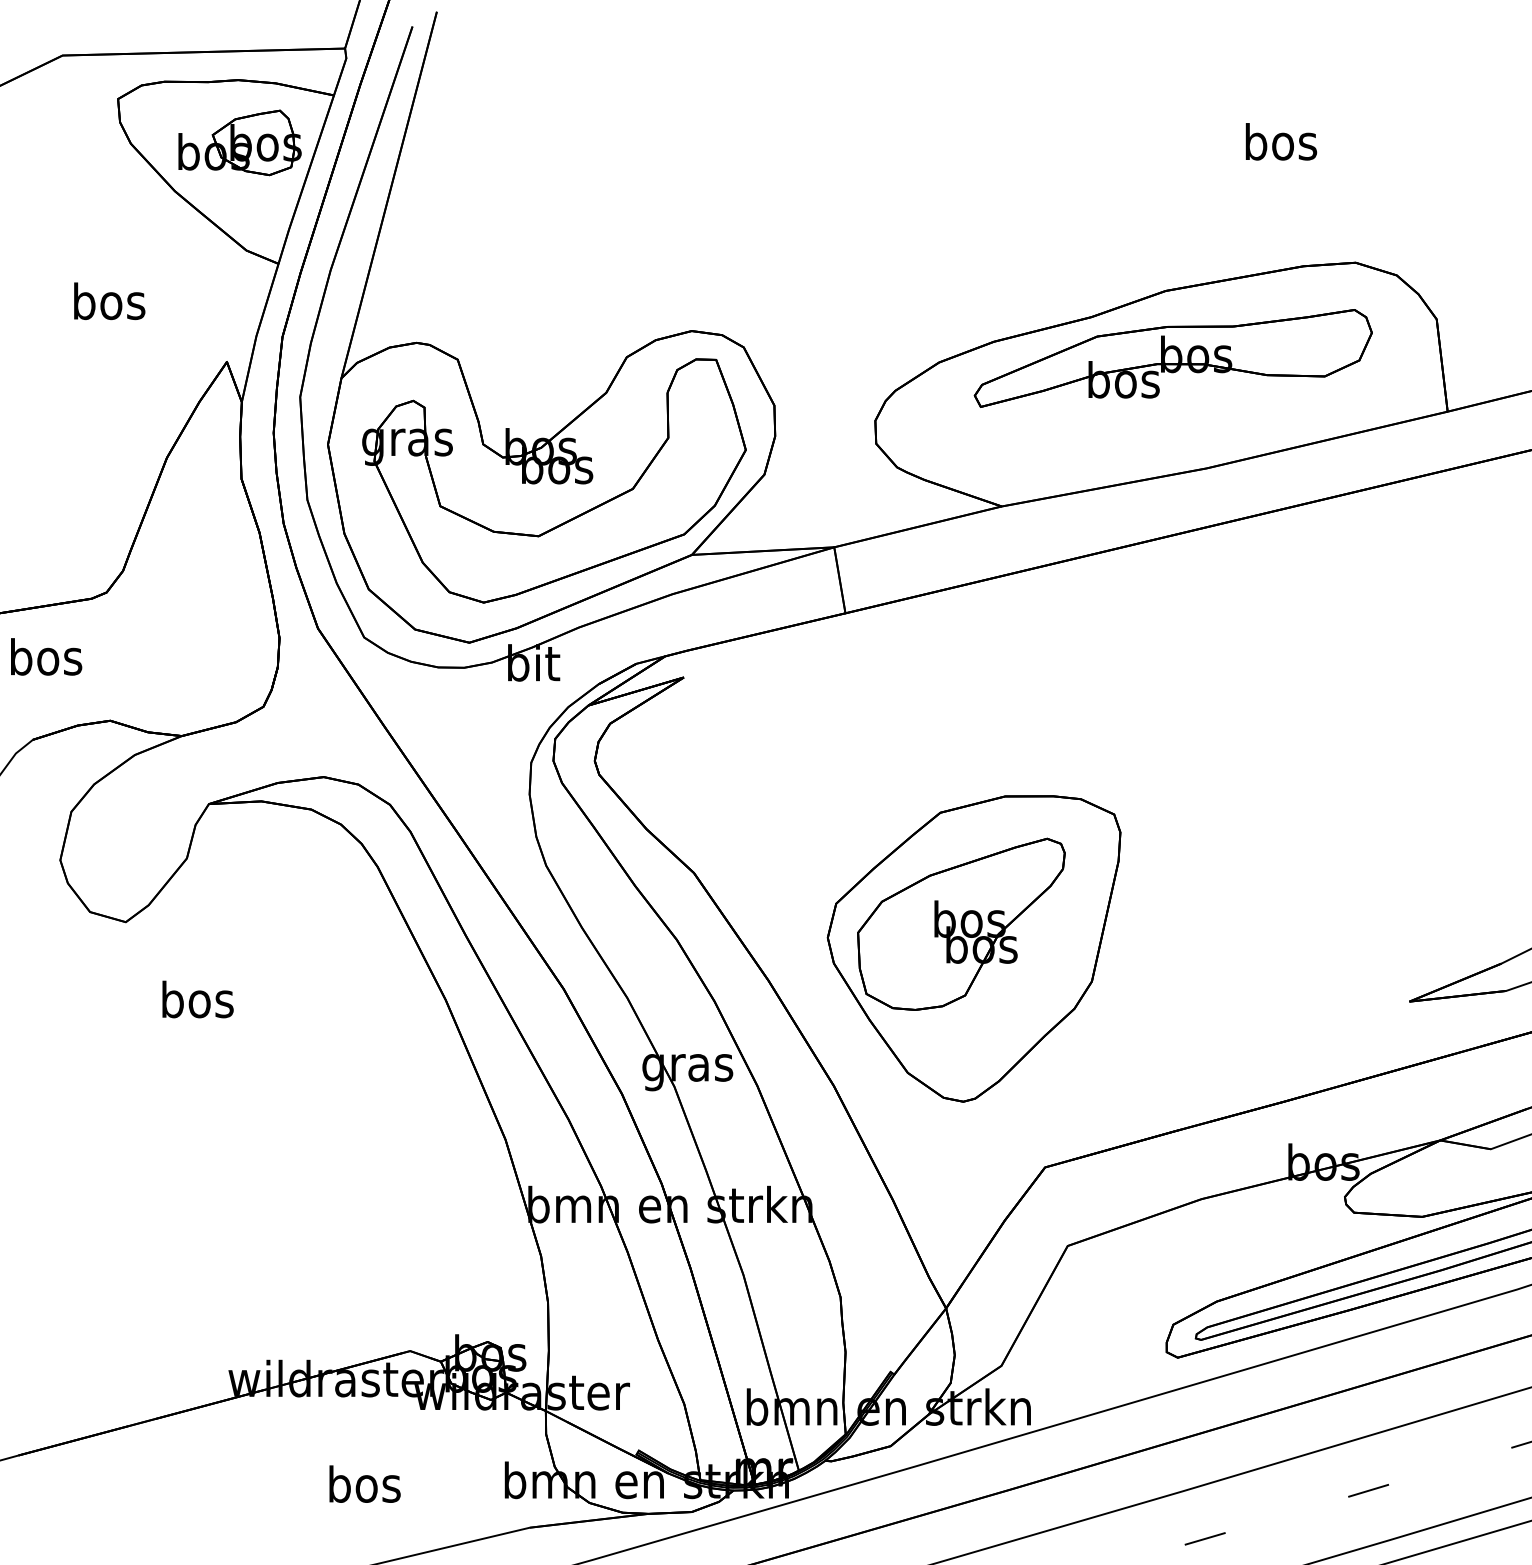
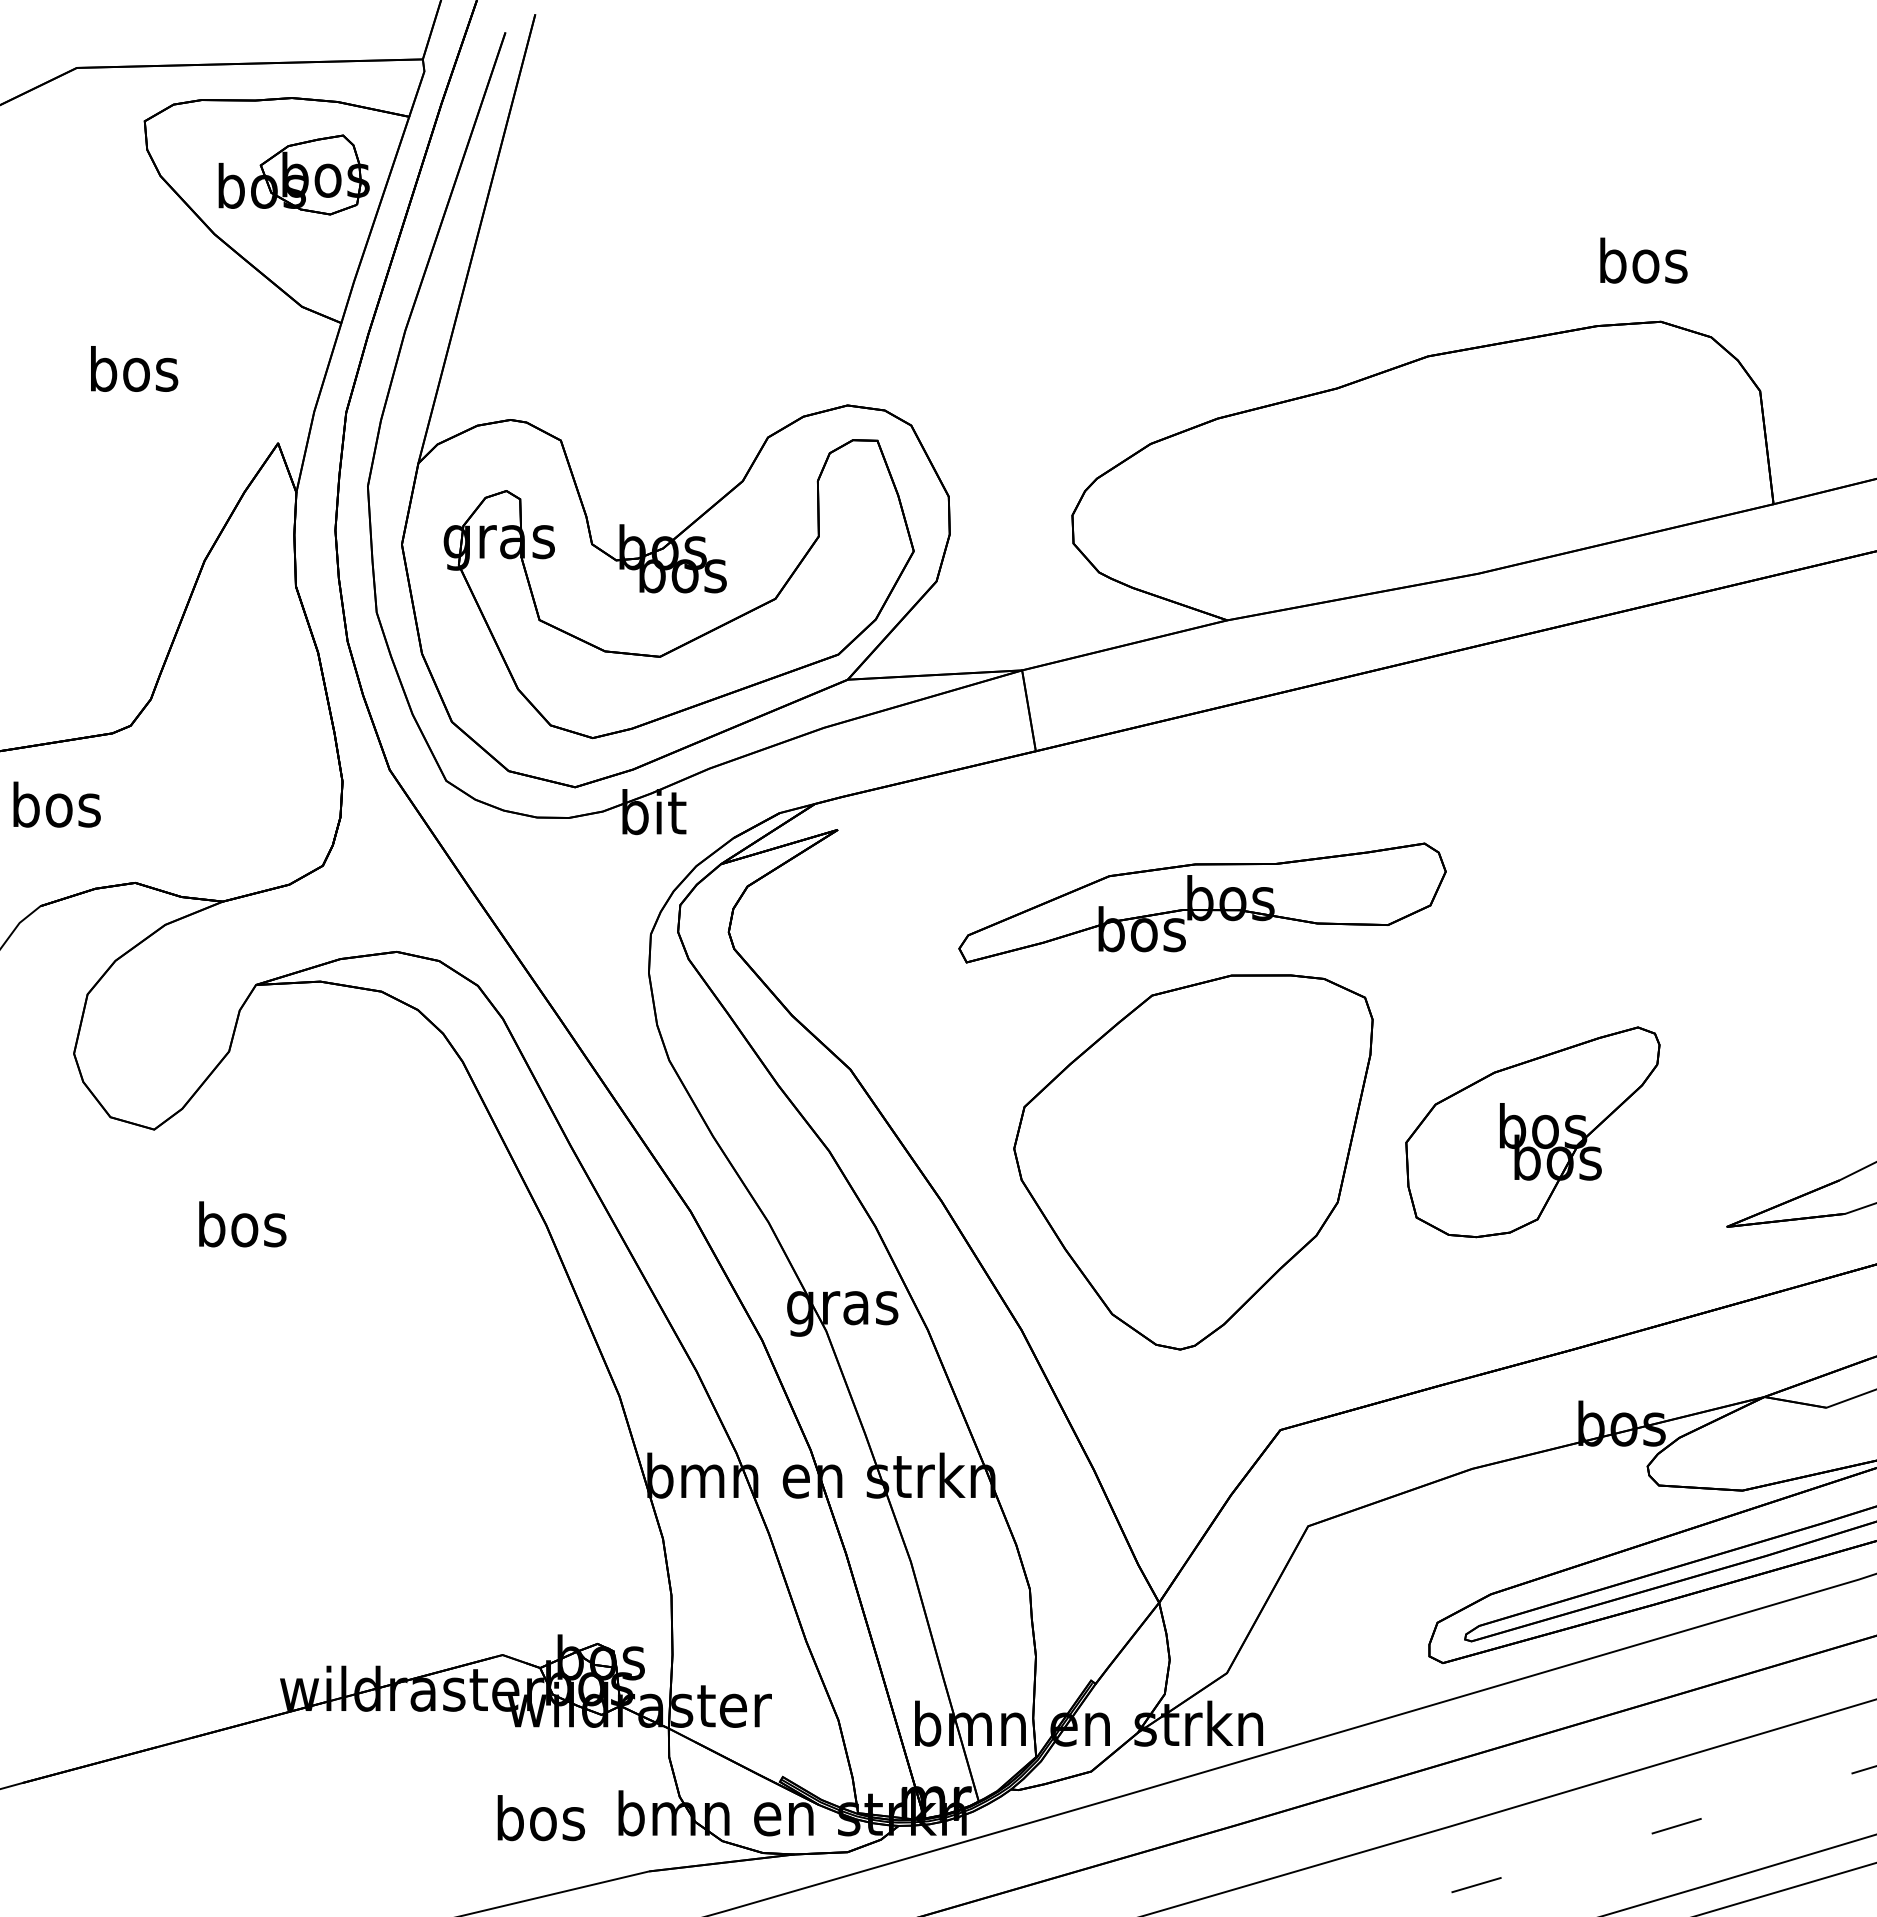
text: (1281, 141) -> (1643, 260), moved
part: (1173, 358) -> (1202, 902), moved
part: (961, 924) -> (1532, 1132), moved
text: (364, 1484) -> (540, 1818), moved

